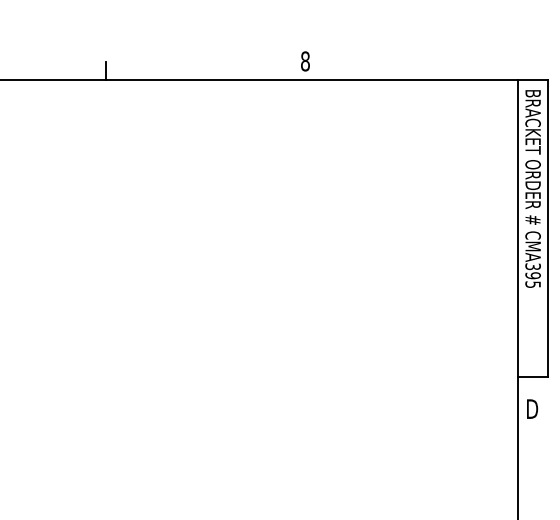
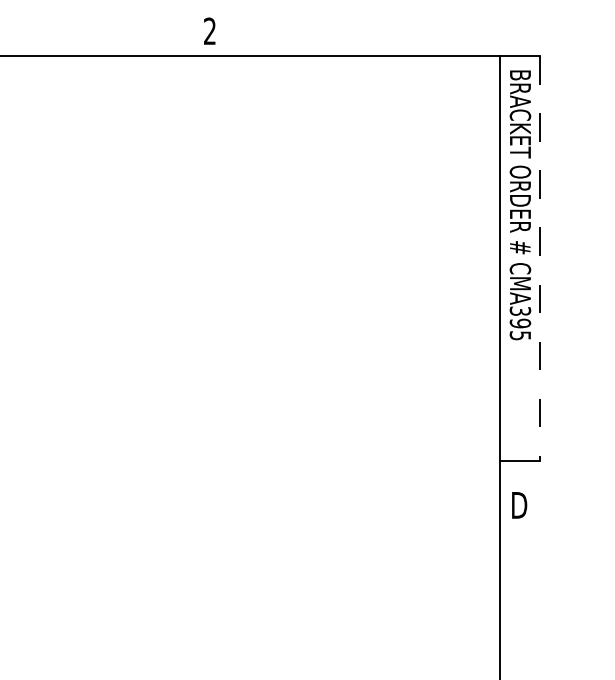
text: (305, 61) -> (210, 31), 8 -> 2
line: (547, 228) -> (540, 259), solid -> dashed

